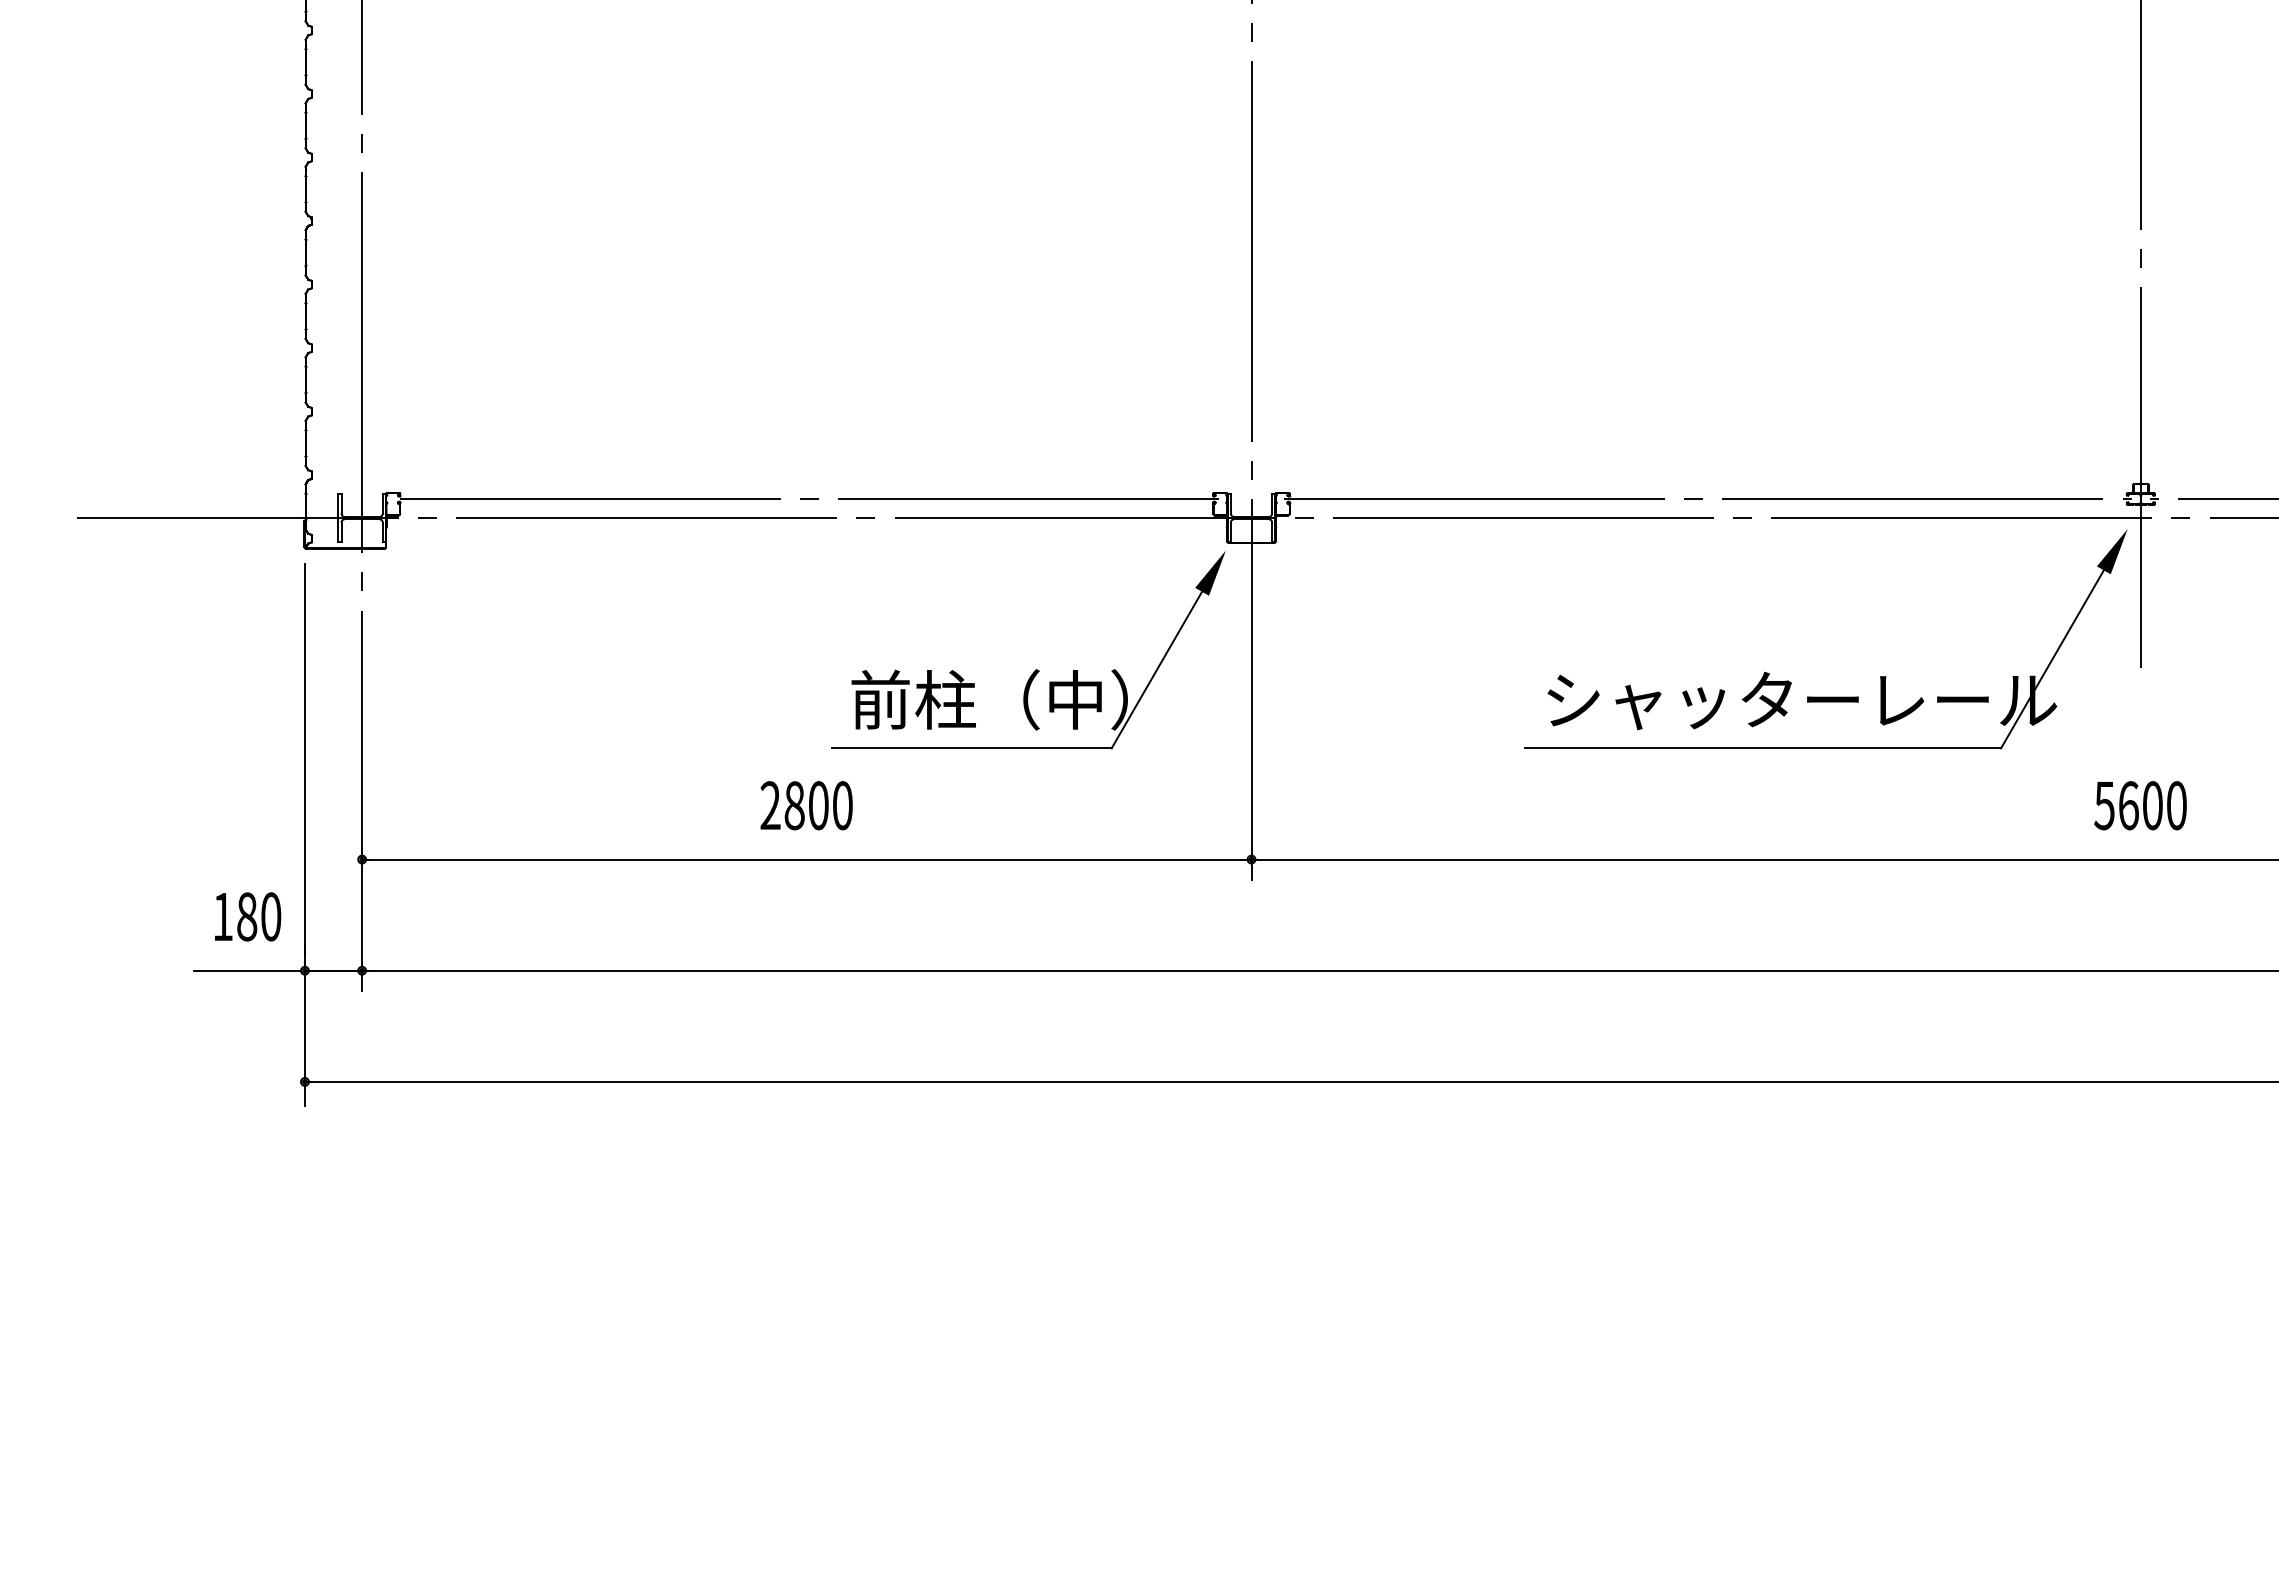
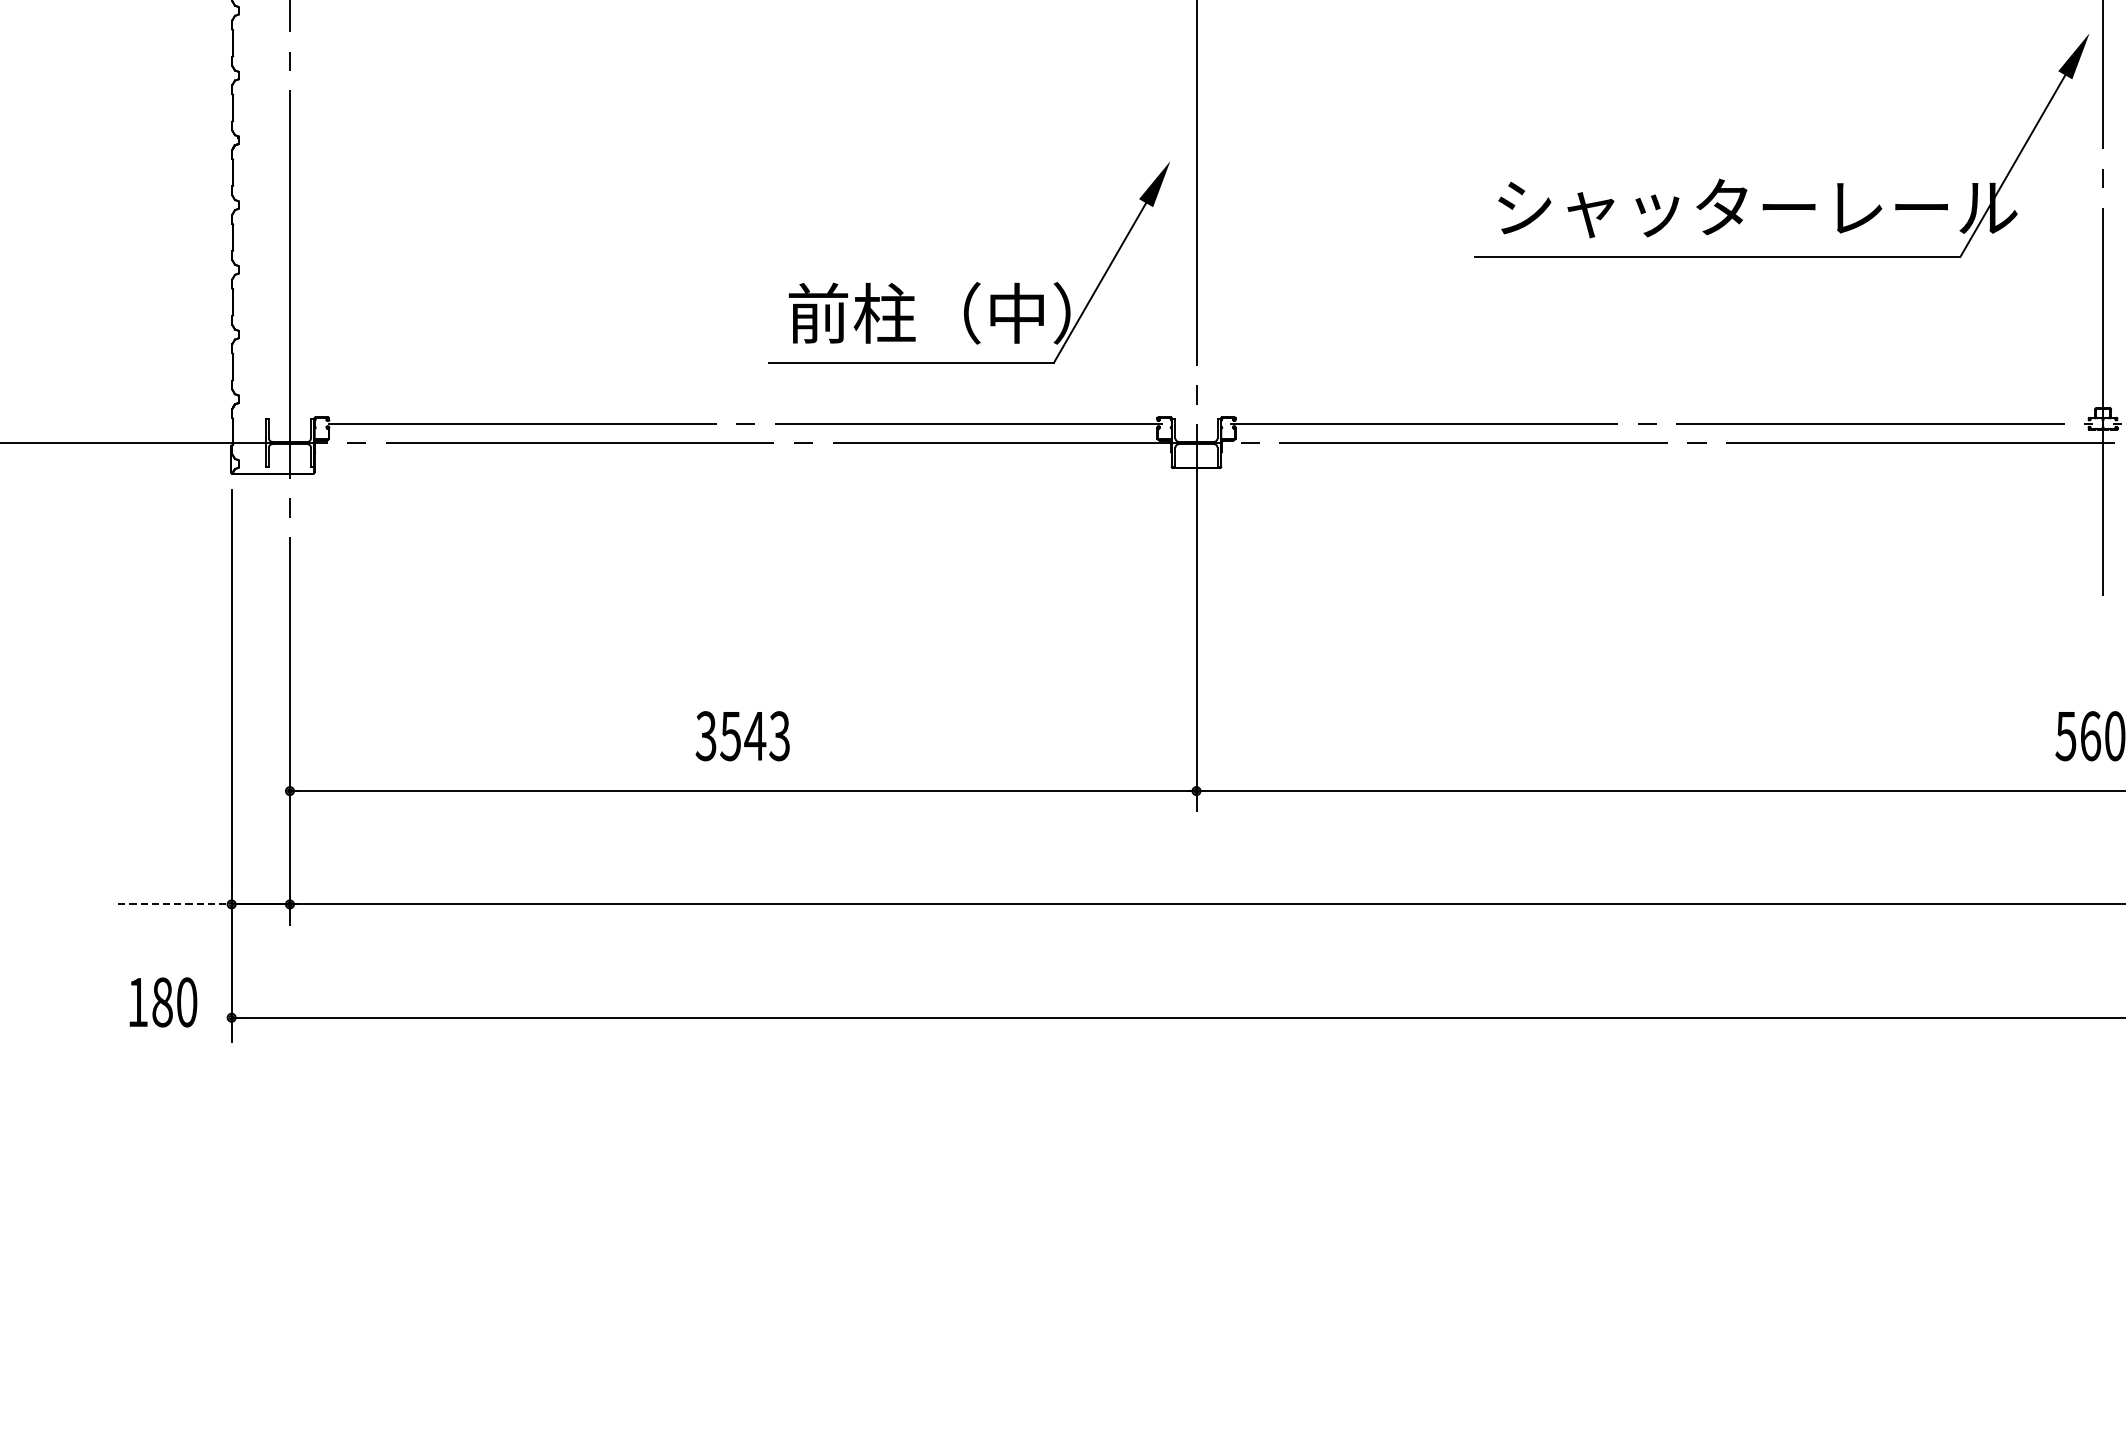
part: (1035, 669) -> (976, 282), moved
part: (1790, 681) -> (1745, 188), moved
text: (806, 805) -> (742, 735), 2800 -> 3543
text: (248, 916) -> (163, 1002), moved
line: (247, 970) -> (173, 904), solid -> dashed

